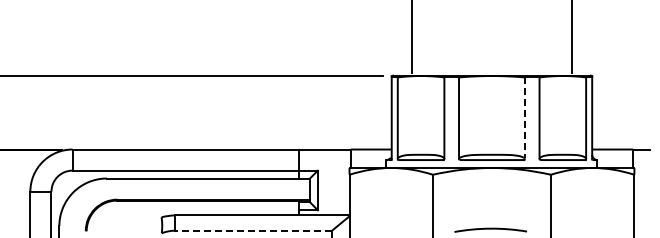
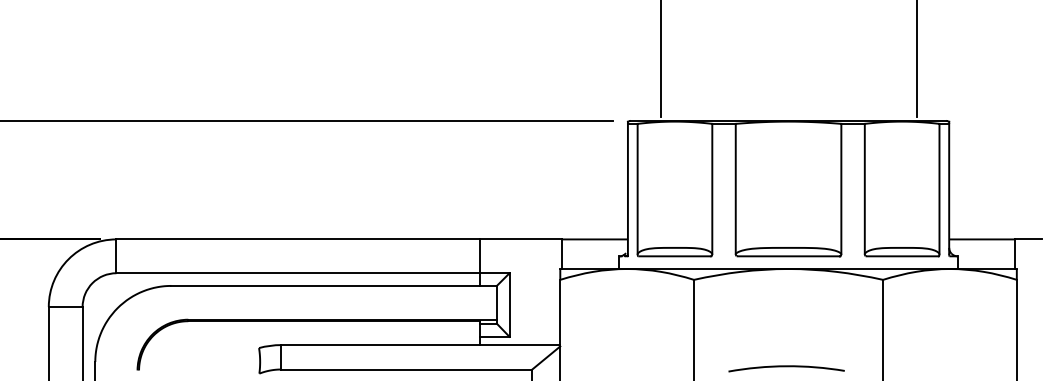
line: (524, 117) -> (840, 188), dashed -> solid
line: (253, 230) -> (406, 369), dashed -> solid

